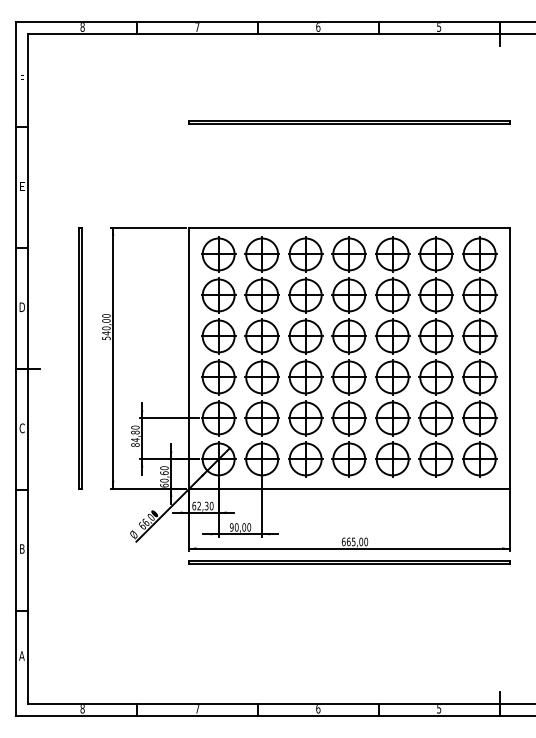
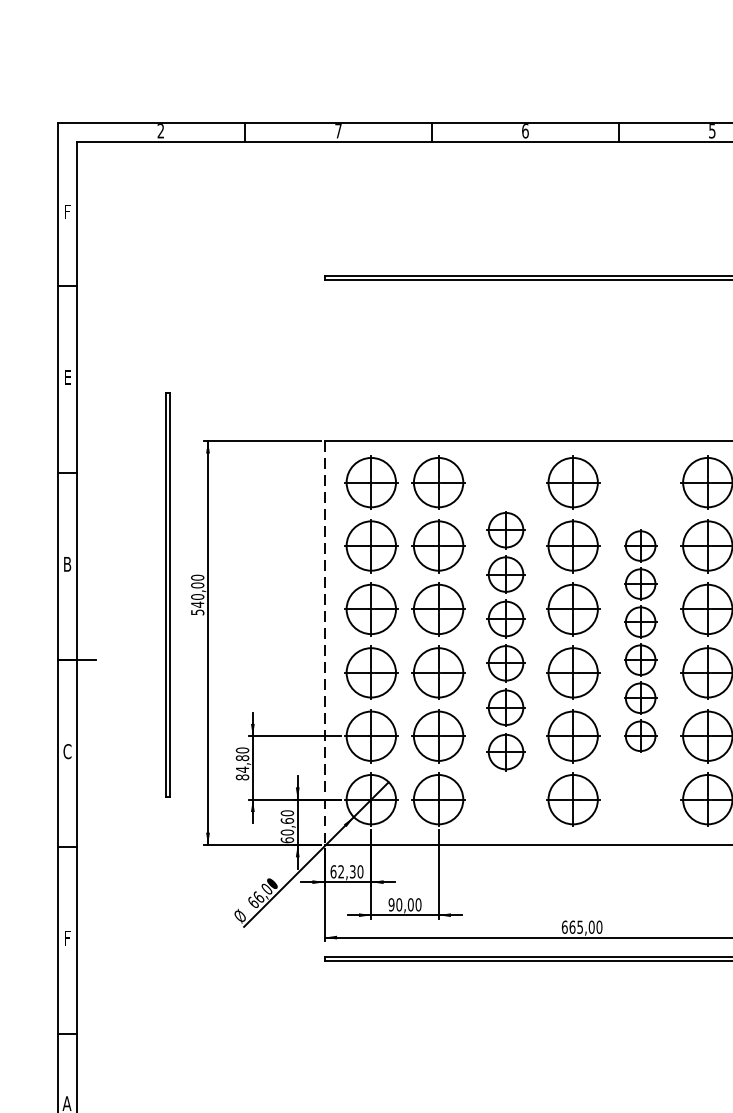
text: (82, 27) -> (160, 131), 8 -> 2
text: (21, 306) -> (66, 563), D -> B
part: (305, 356) -> (505, 640), size x0.7
part: (392, 356) -> (640, 640), size x0.6
line: (79, 358) -> (166, 595), moved
line: (188, 358) -> (324, 643), solid -> dashed
text: (22, 548) -> (67, 937), B -> F

